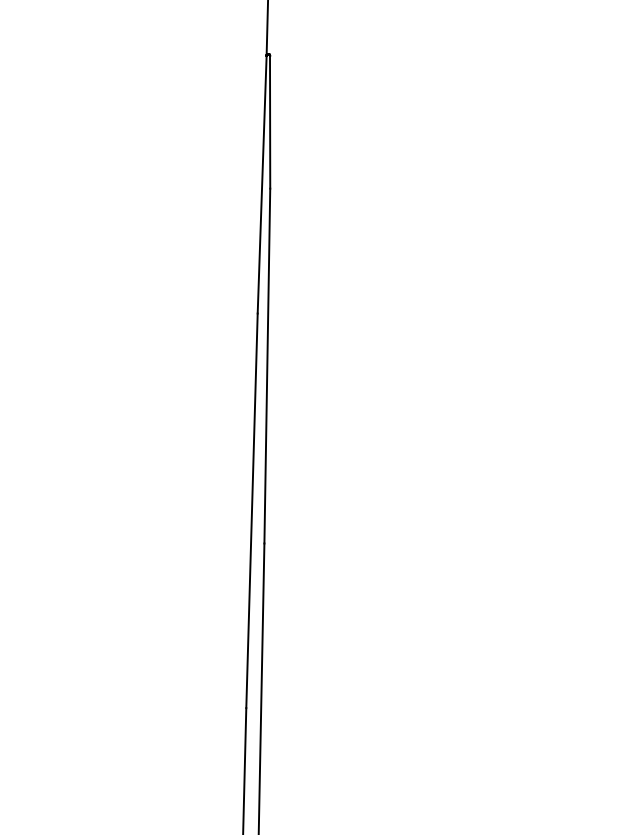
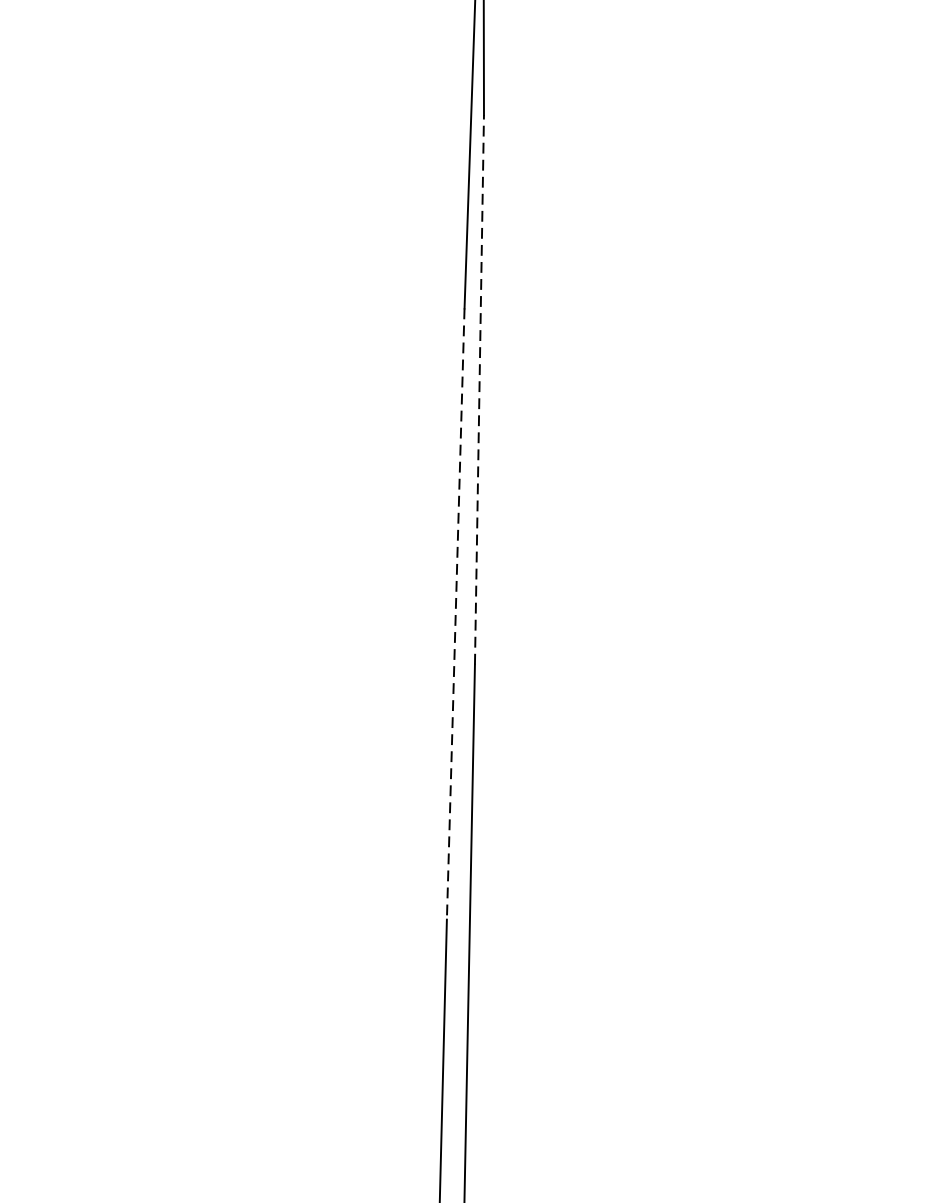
line: (267, 365) -> (479, 388), solid -> dashed
line: (251, 511) -> (454, 615), solid -> dashed

